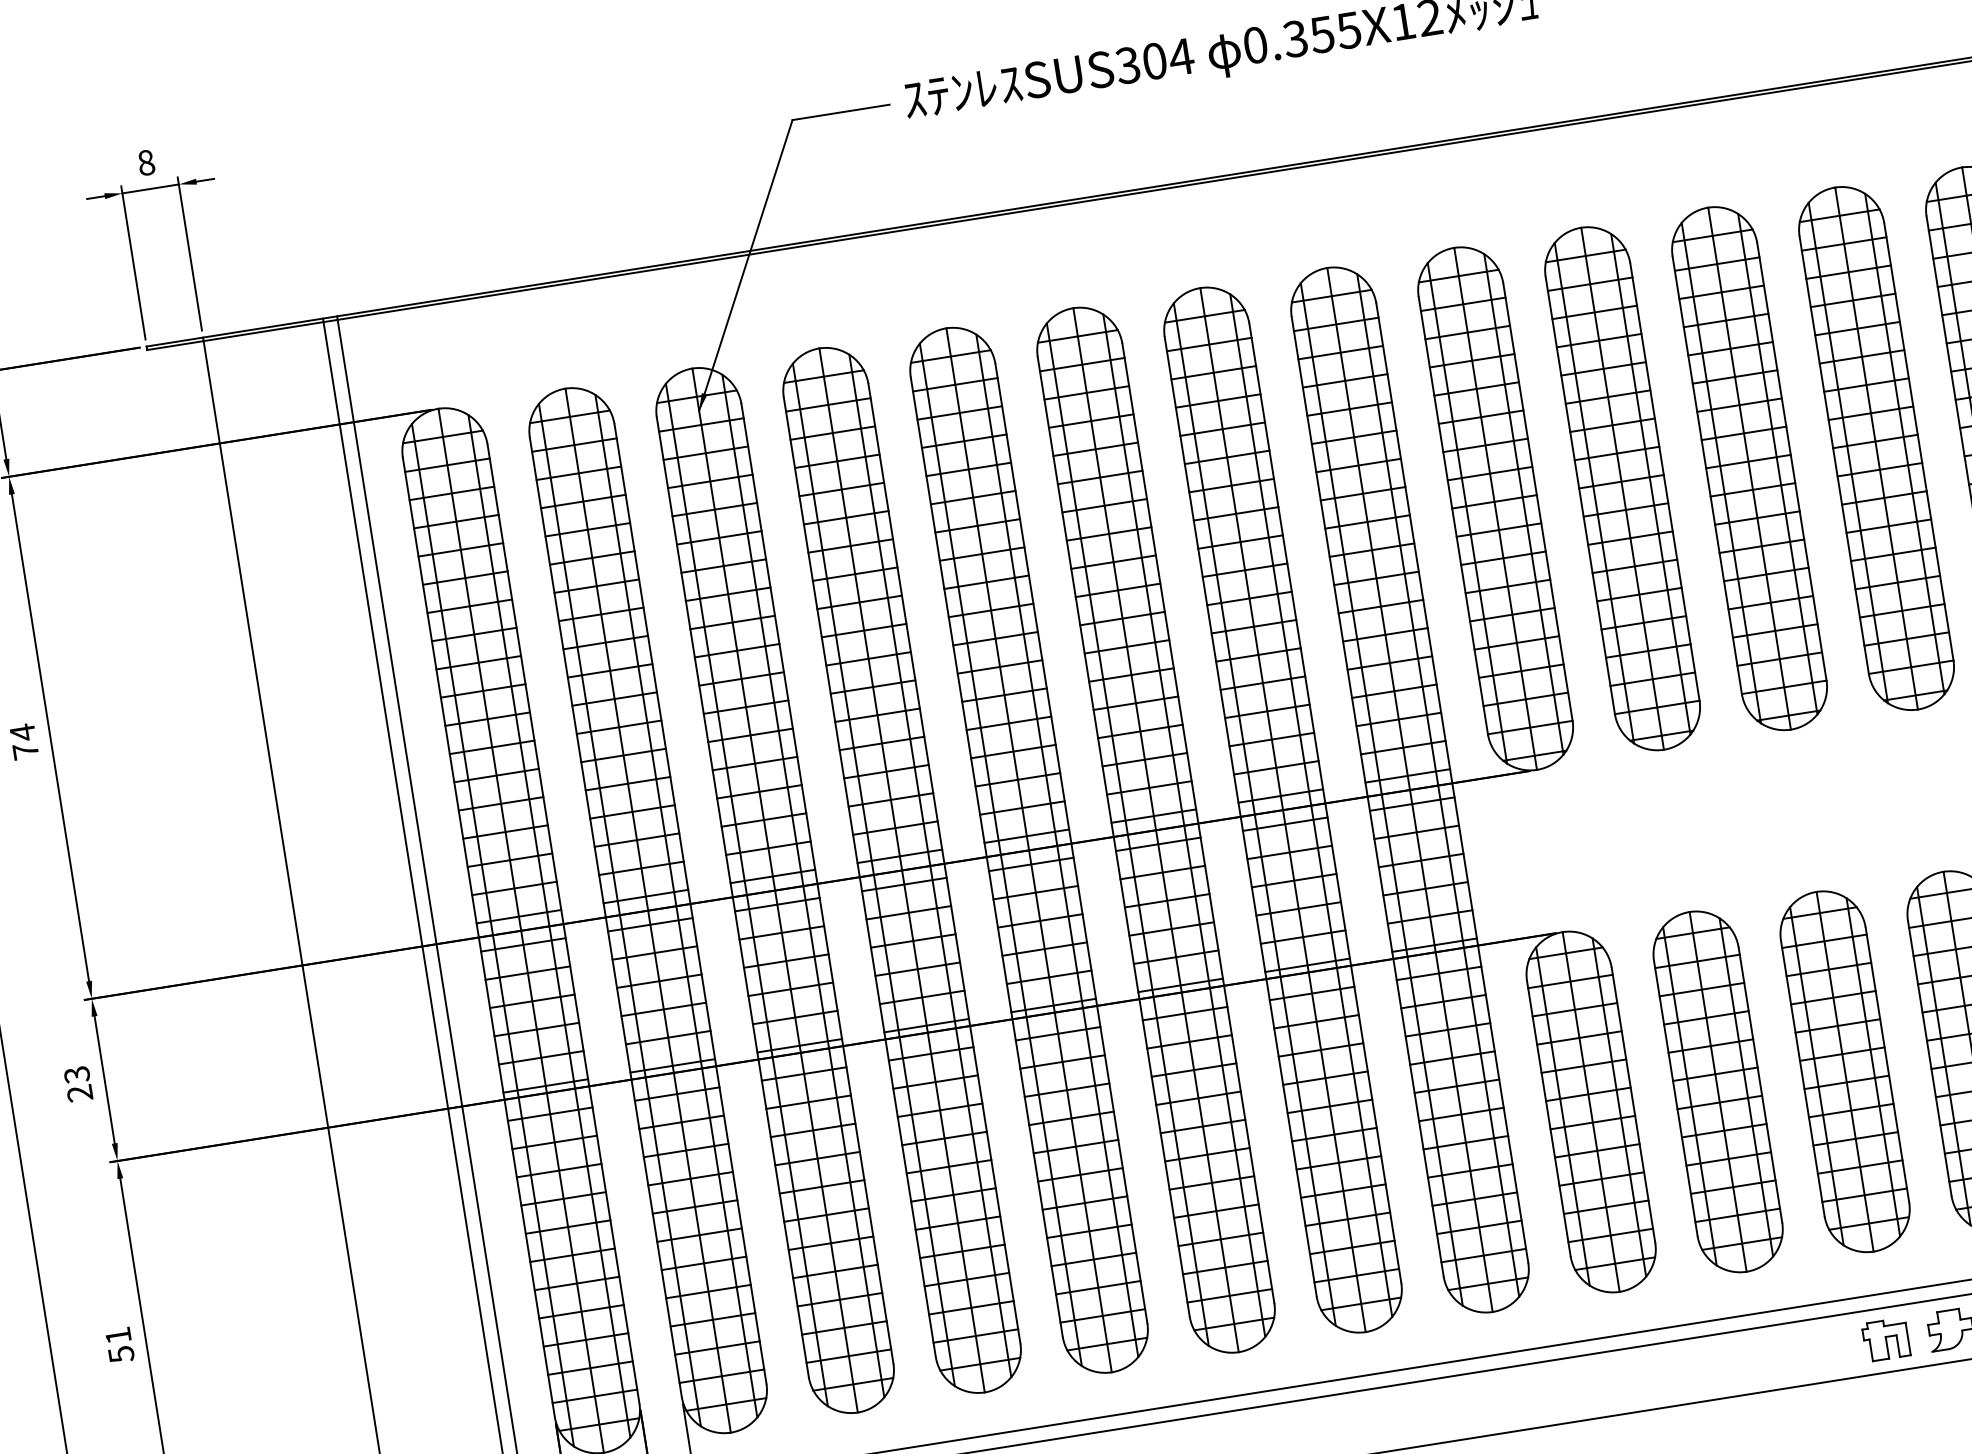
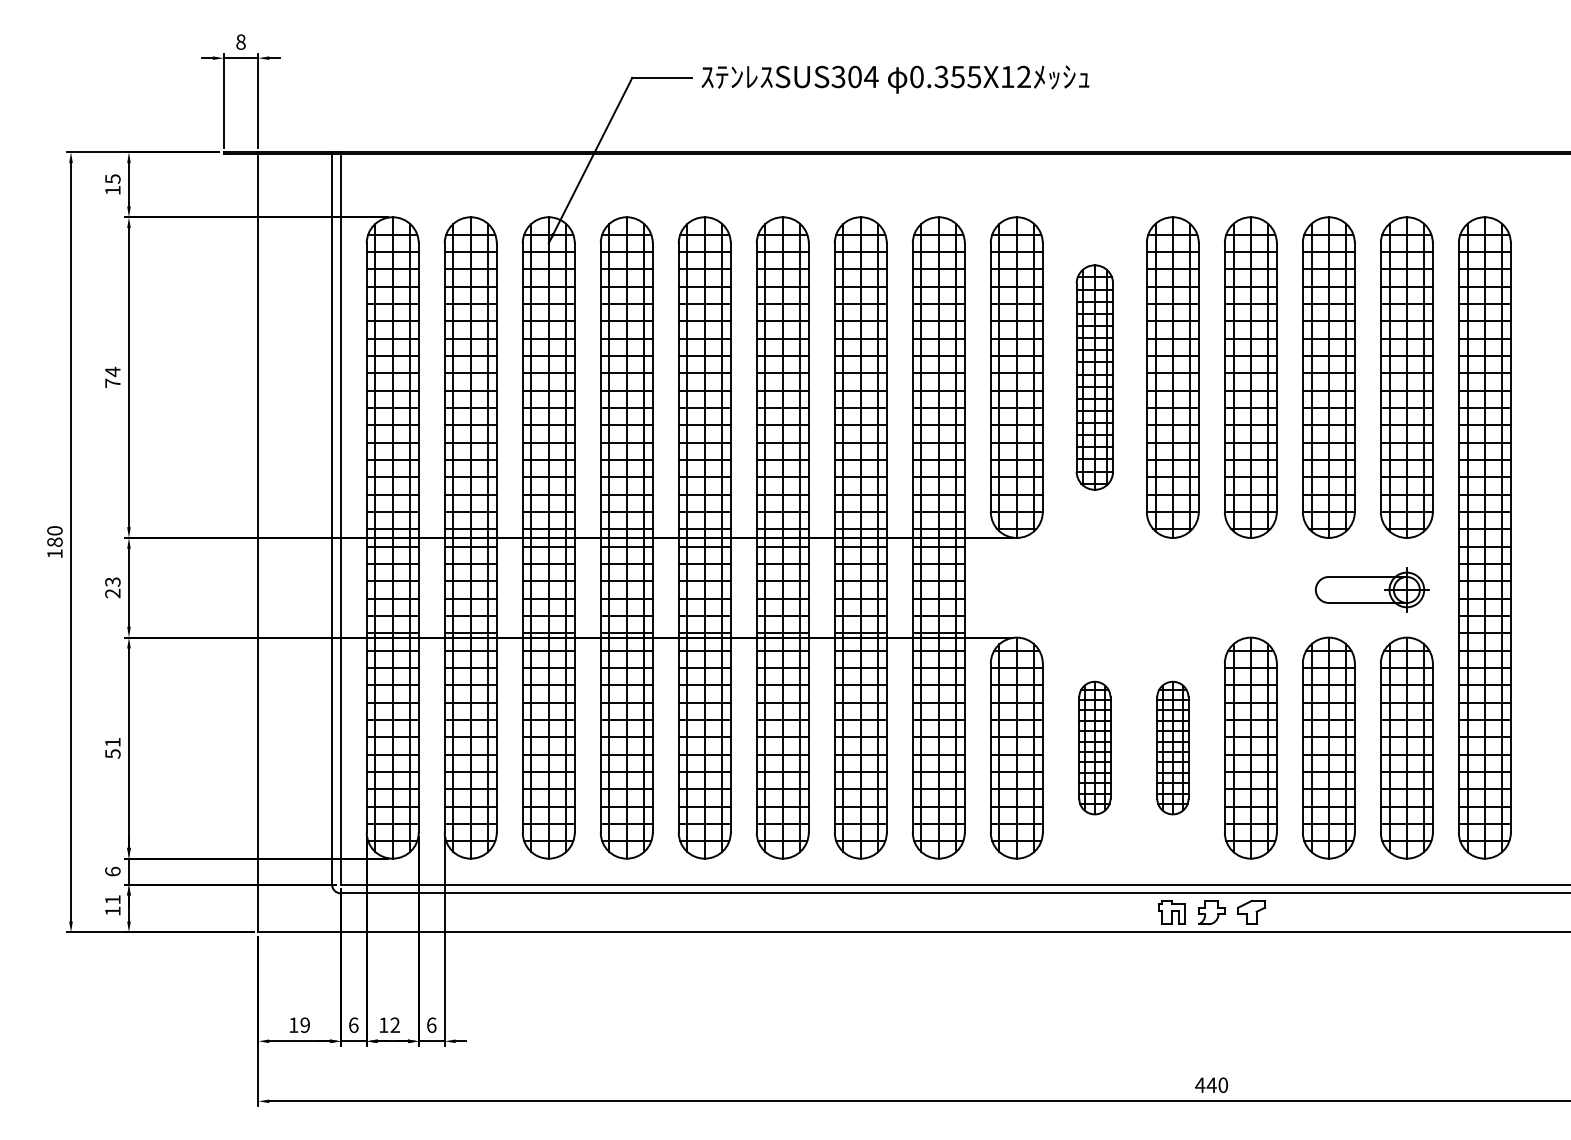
part: (1622, 488) -> (1094, 377), size x0.7
part: (1844, 1070) -> (1172, 747), size x0.6
part: (1717, 1090) -> (1094, 747), size x0.6

